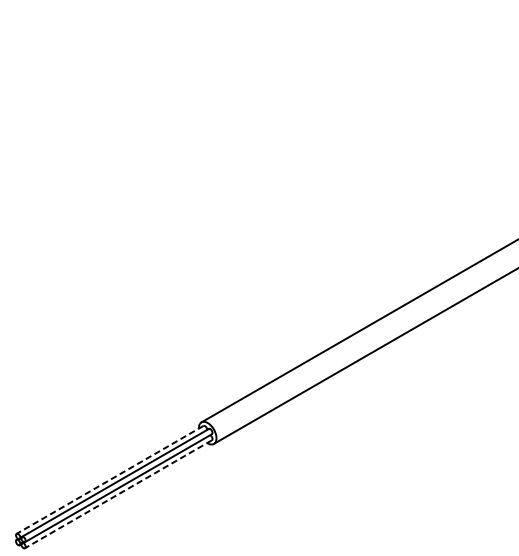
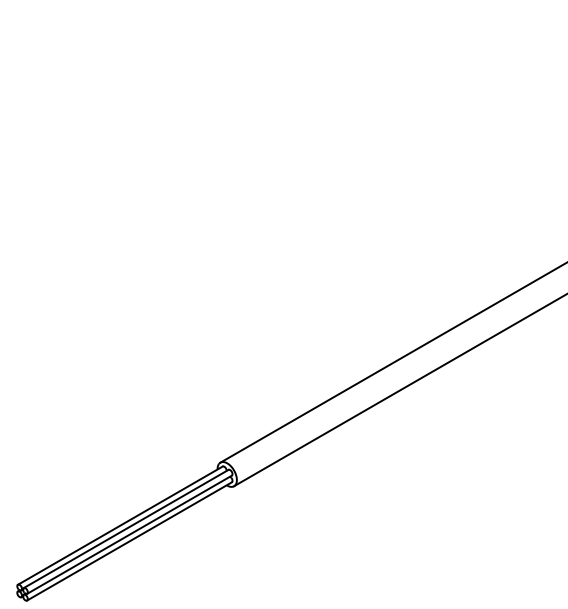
line: (109, 479) -> (119, 525), dashed -> solid
line: (118, 494) -> (129, 541), dashed -> solid

